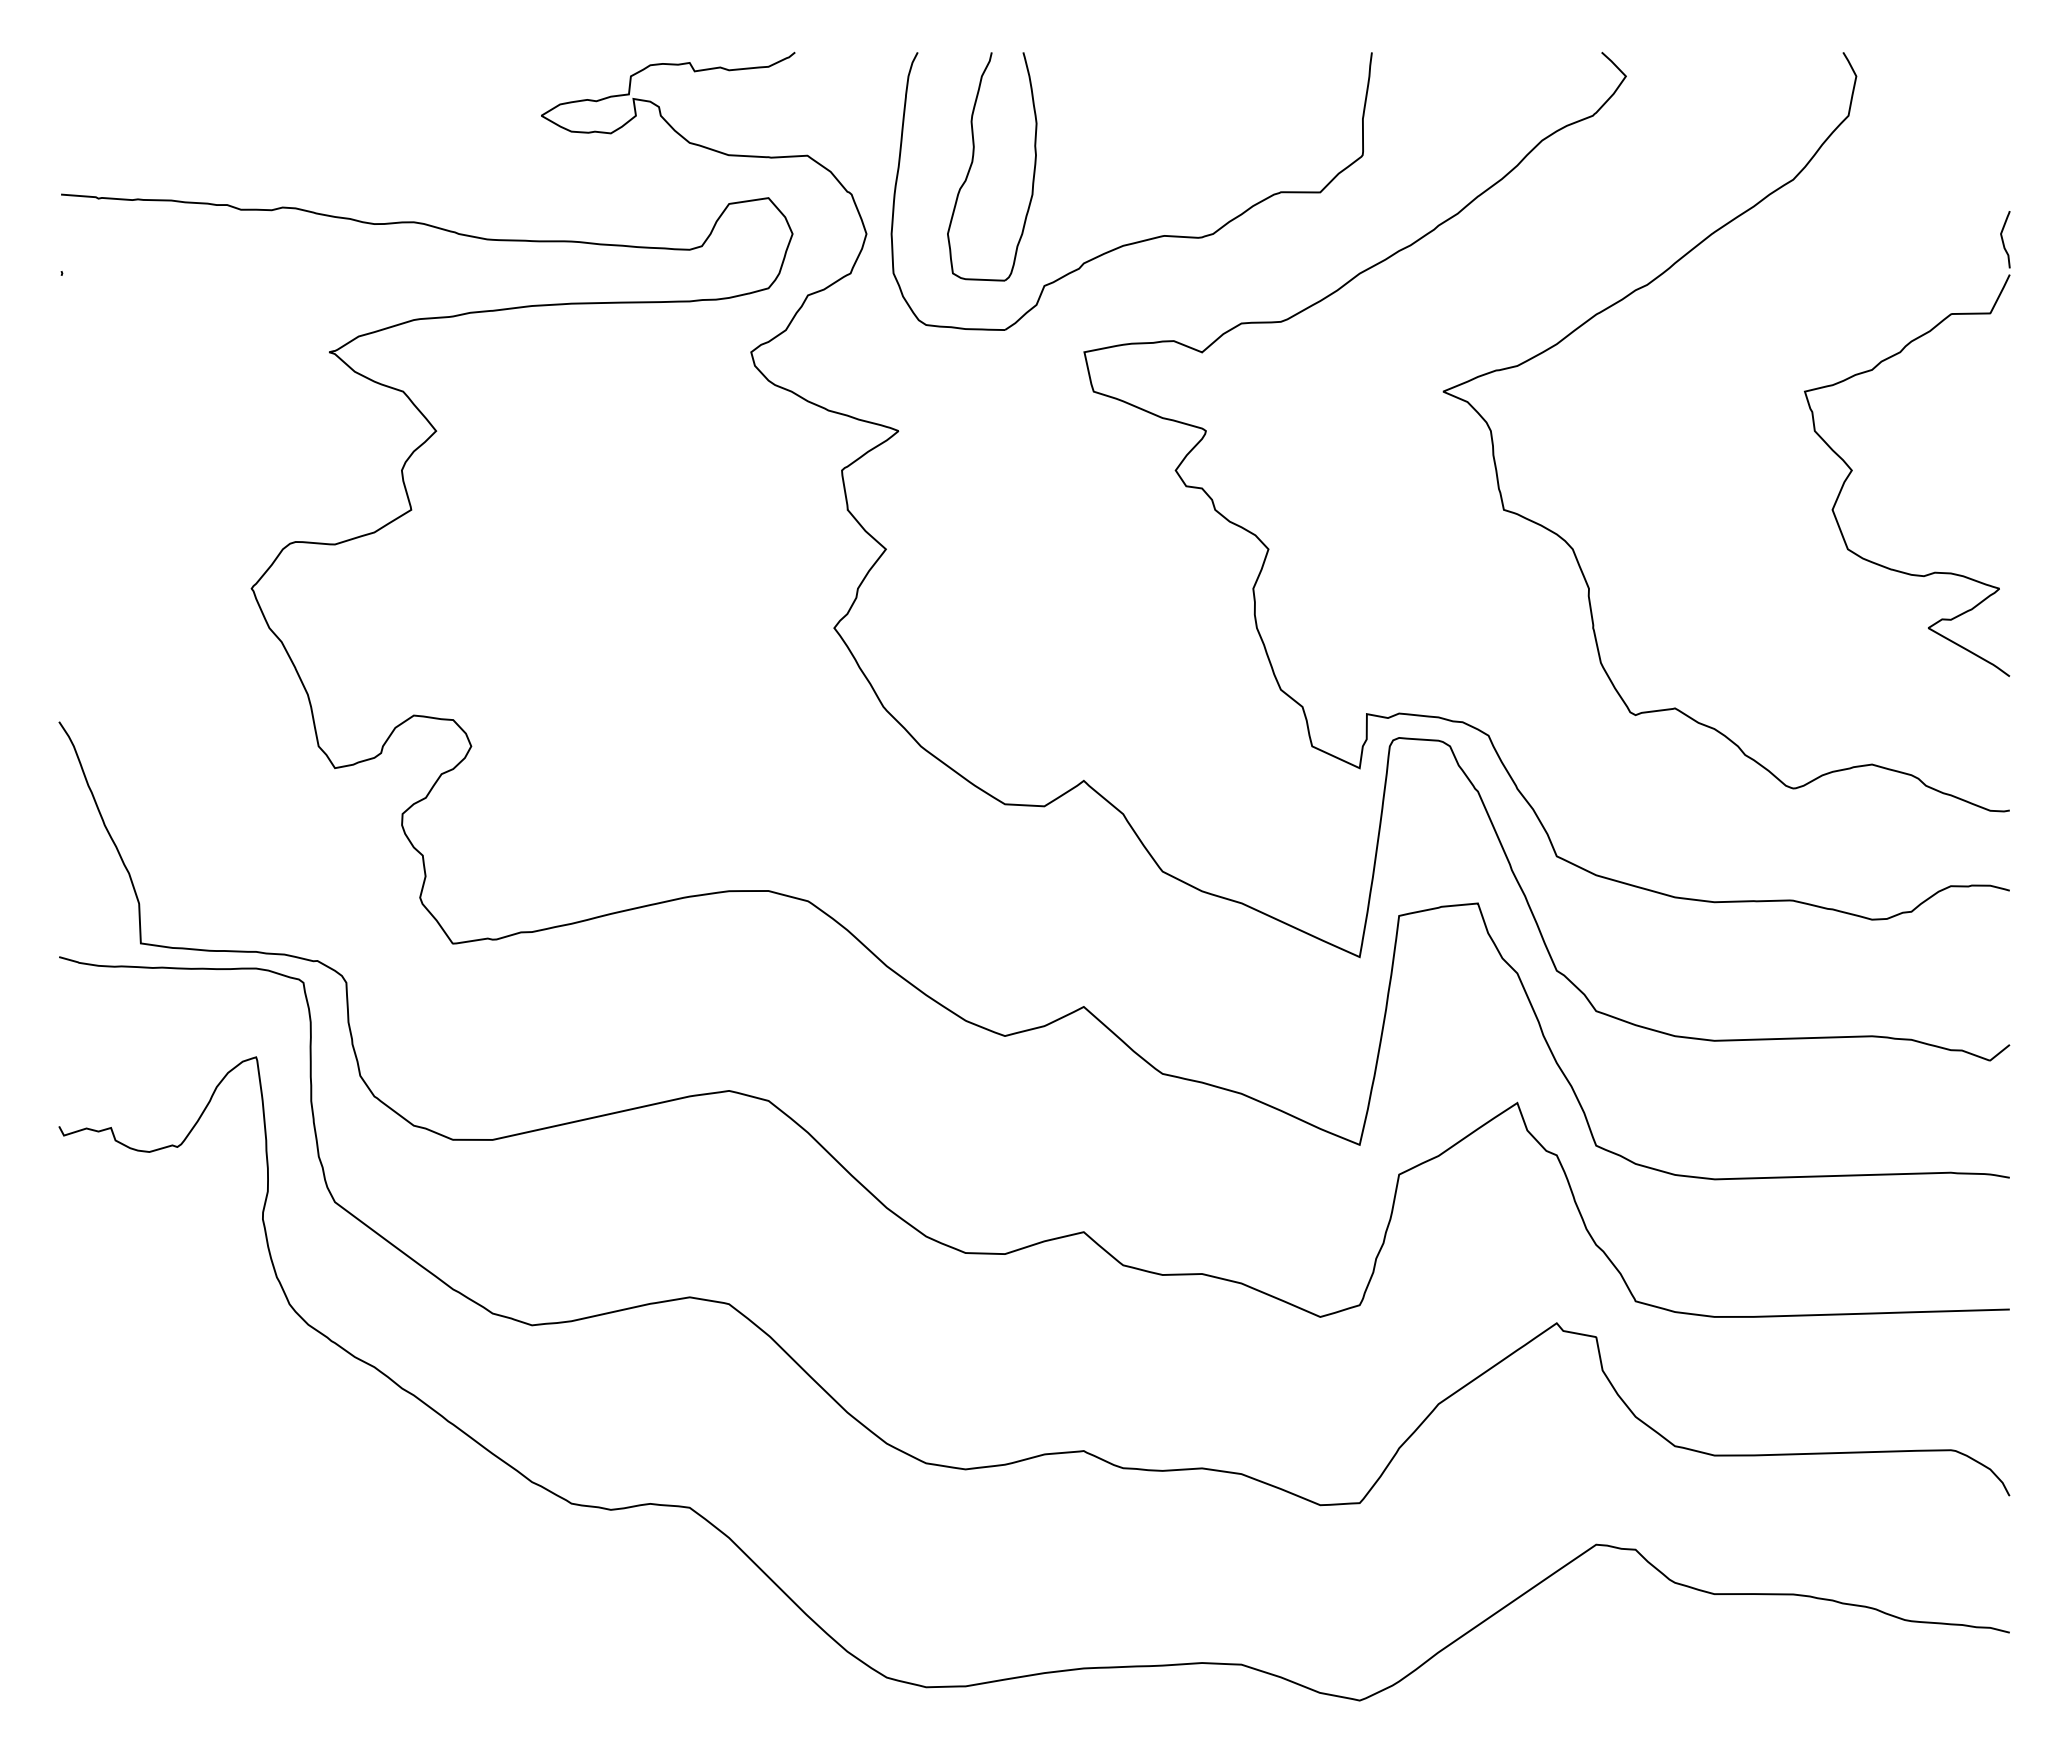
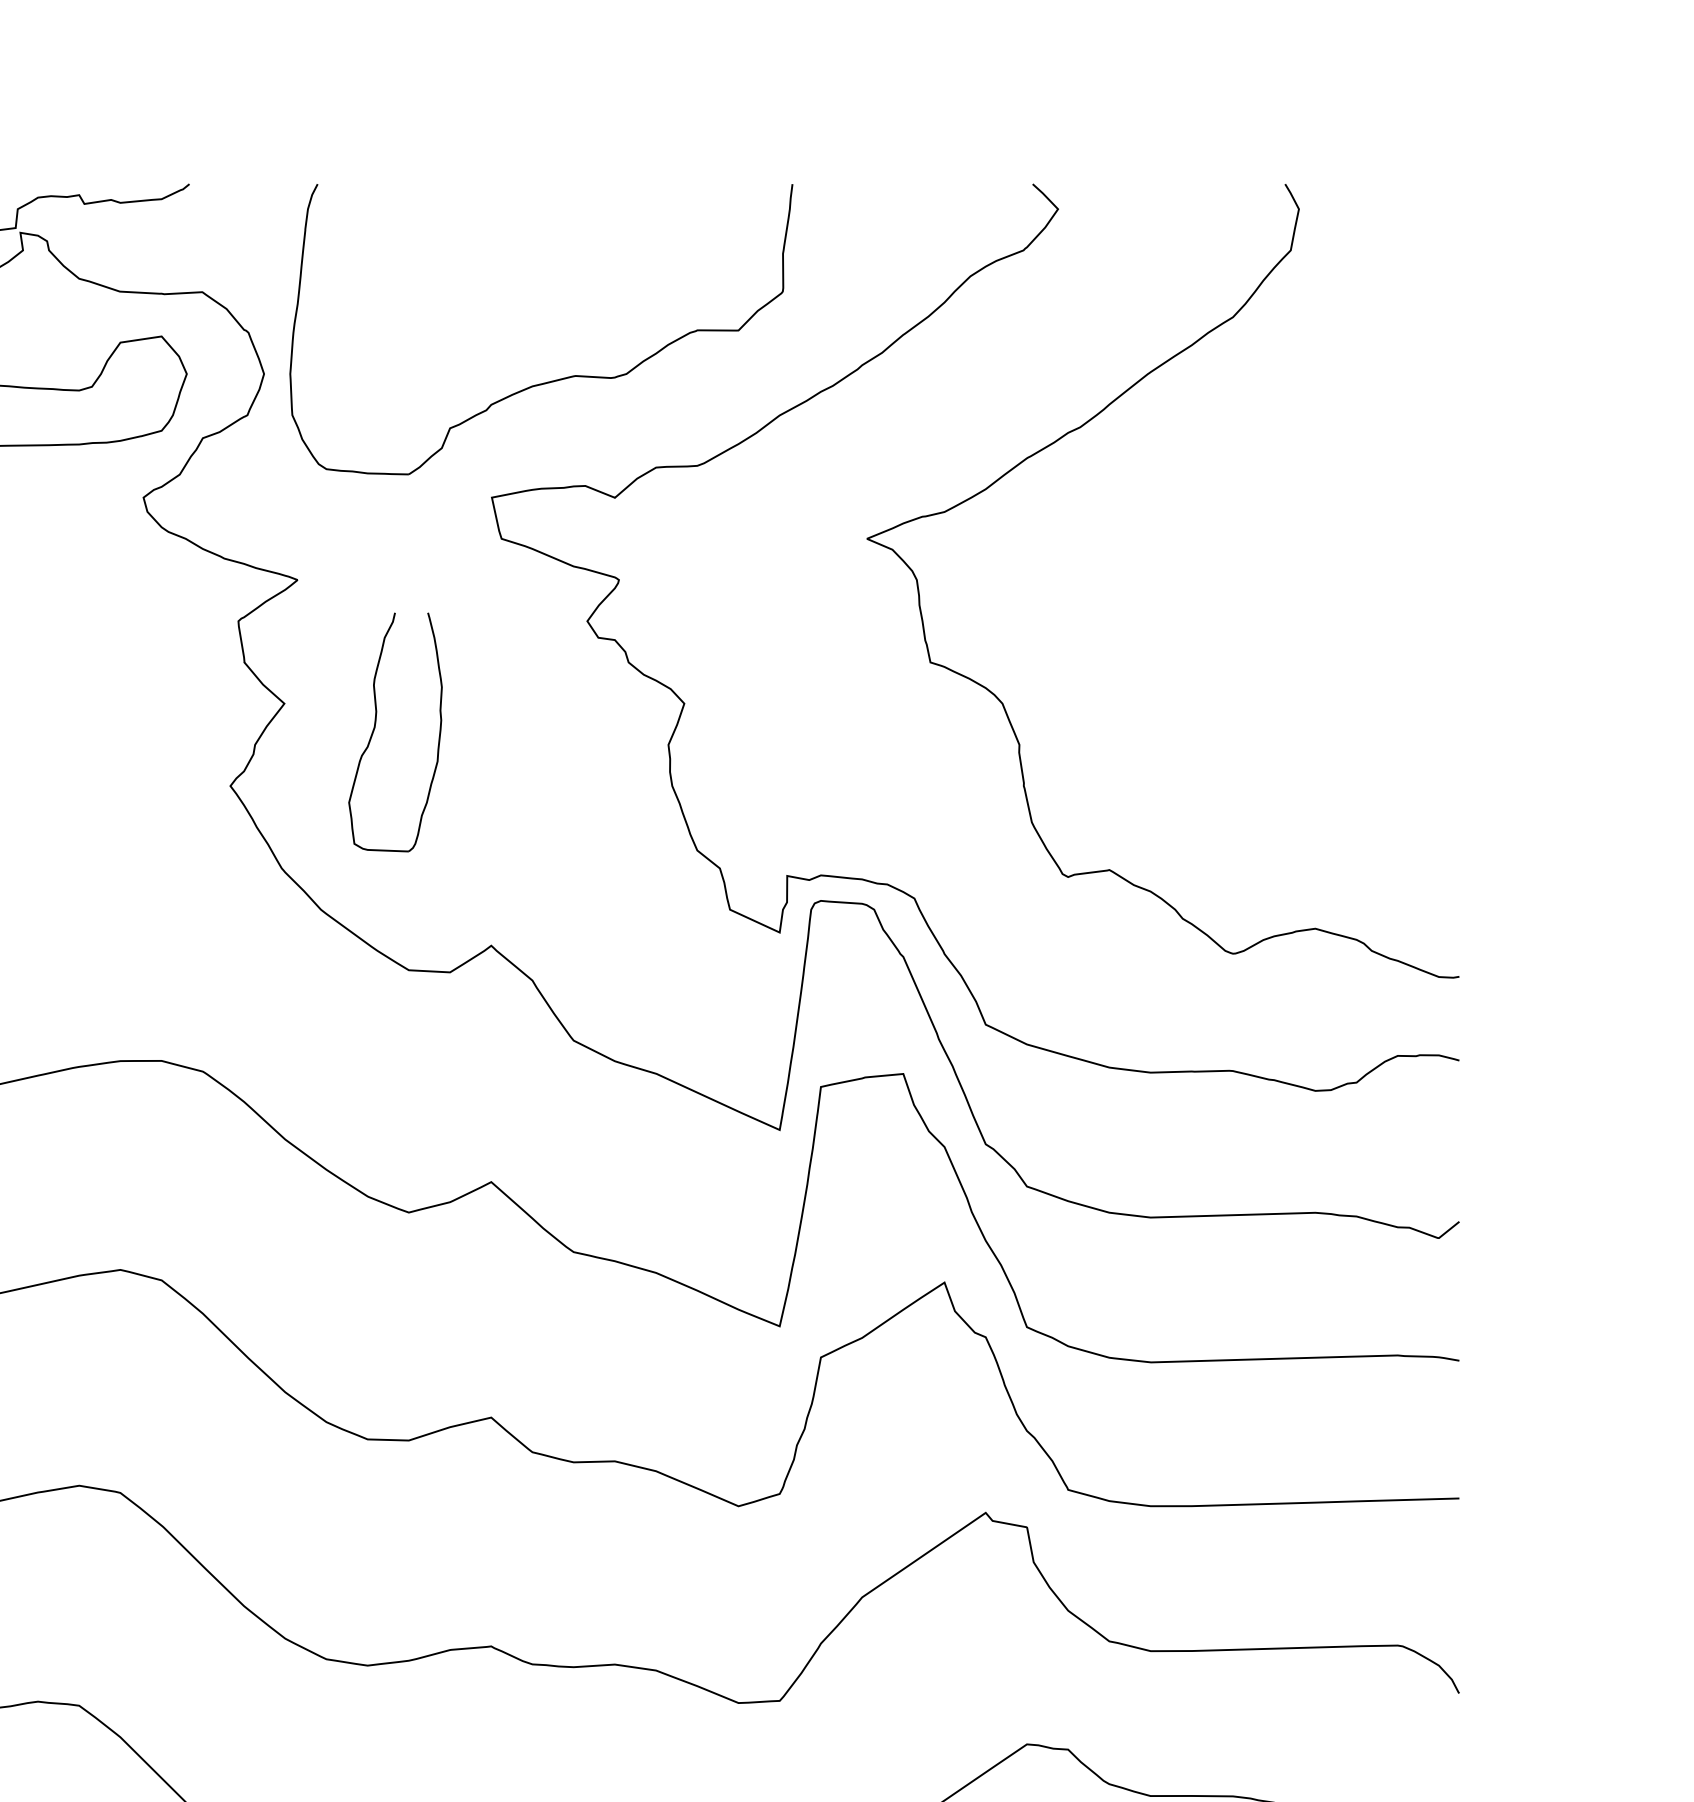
part: (973, 162) -> (375, 727), moved
part: (1852, 469) -> (1294, 620), removed

